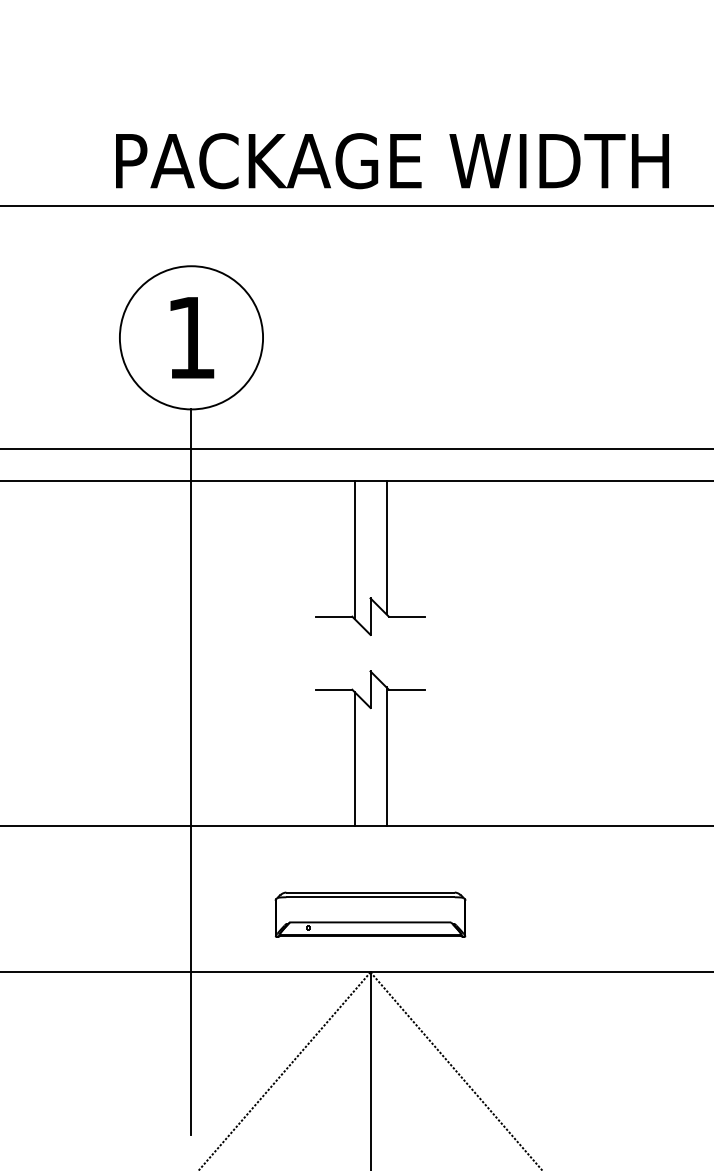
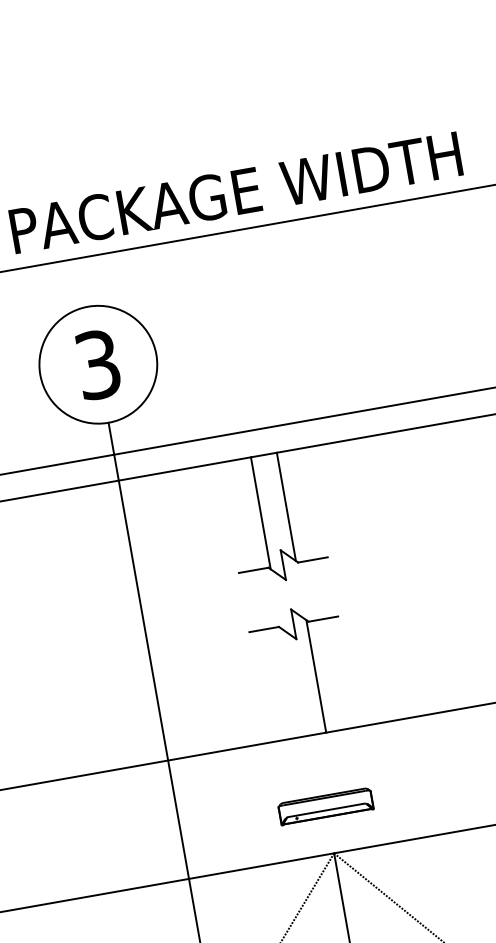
text: (191, 337) -> (98, 364), 1 -> 3
line: (354, 758) -> (290, 682), removed
part: (370, 914) -> (325, 806), size x0.6

